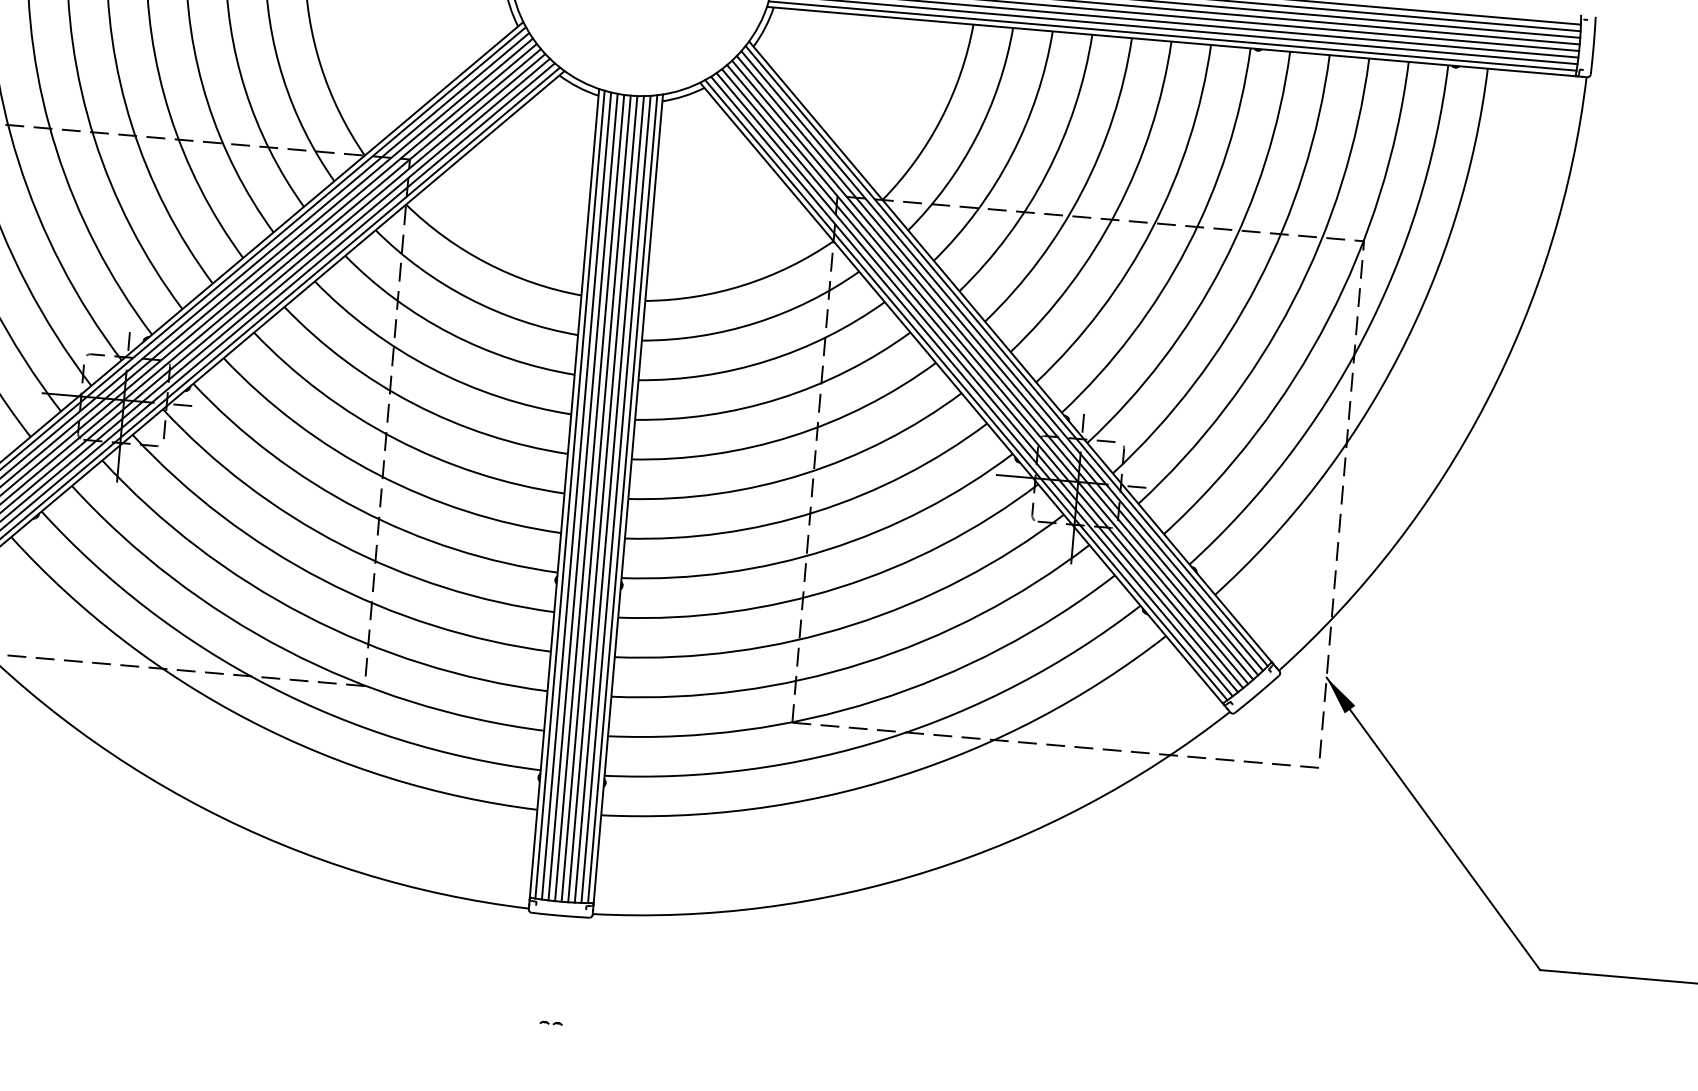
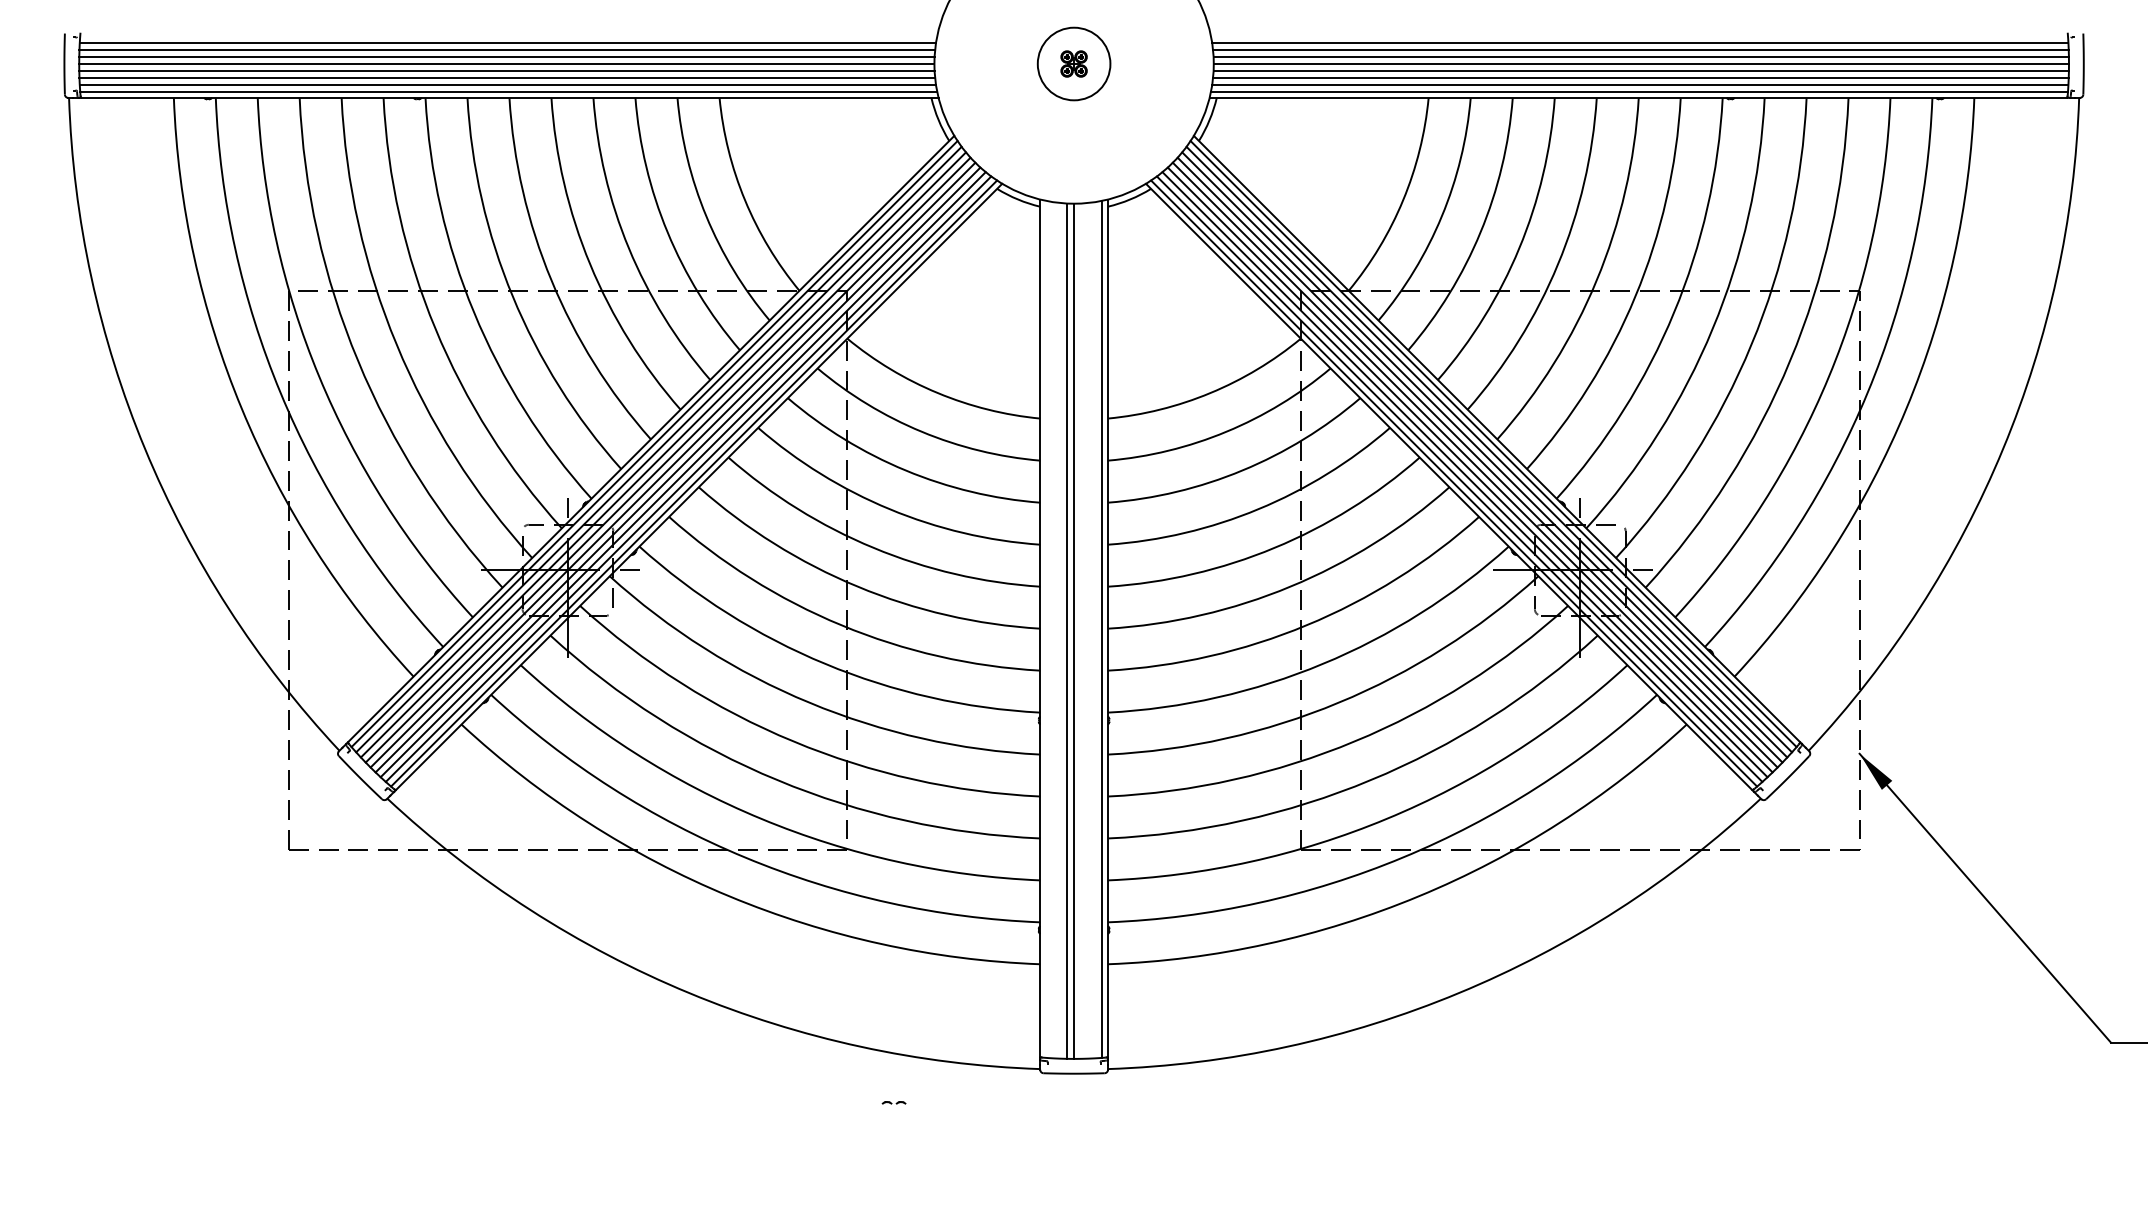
line: (570, 493) -> (1046, 628), removed
line: (576, 496) -> (1053, 630), removed
line: (583, 496) -> (1060, 630), removed
line: (603, 498) -> (1081, 630), removed
line: (609, 499) -> (1088, 630), removed
line: (616, 499) -> (1095, 630), removed
line: (549, 1023) -> (892, 1103), moved

